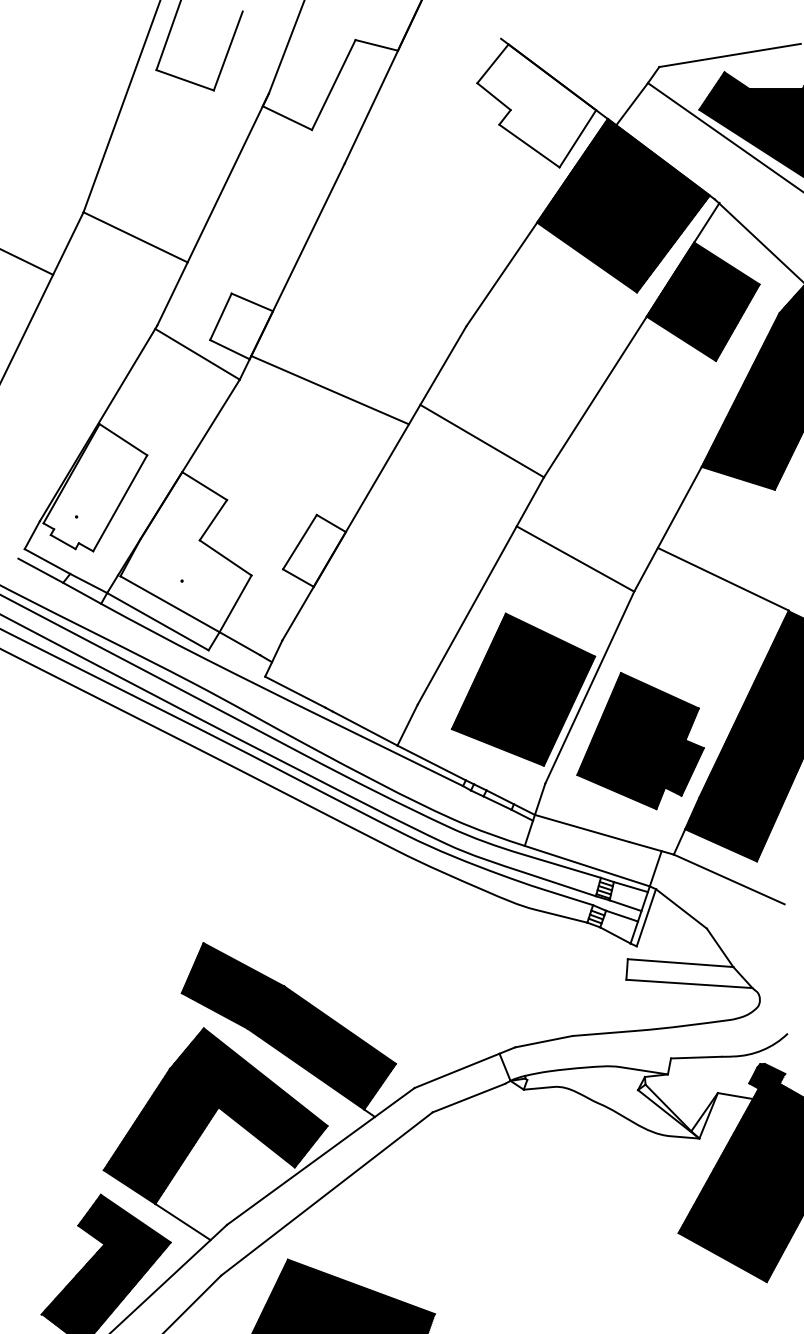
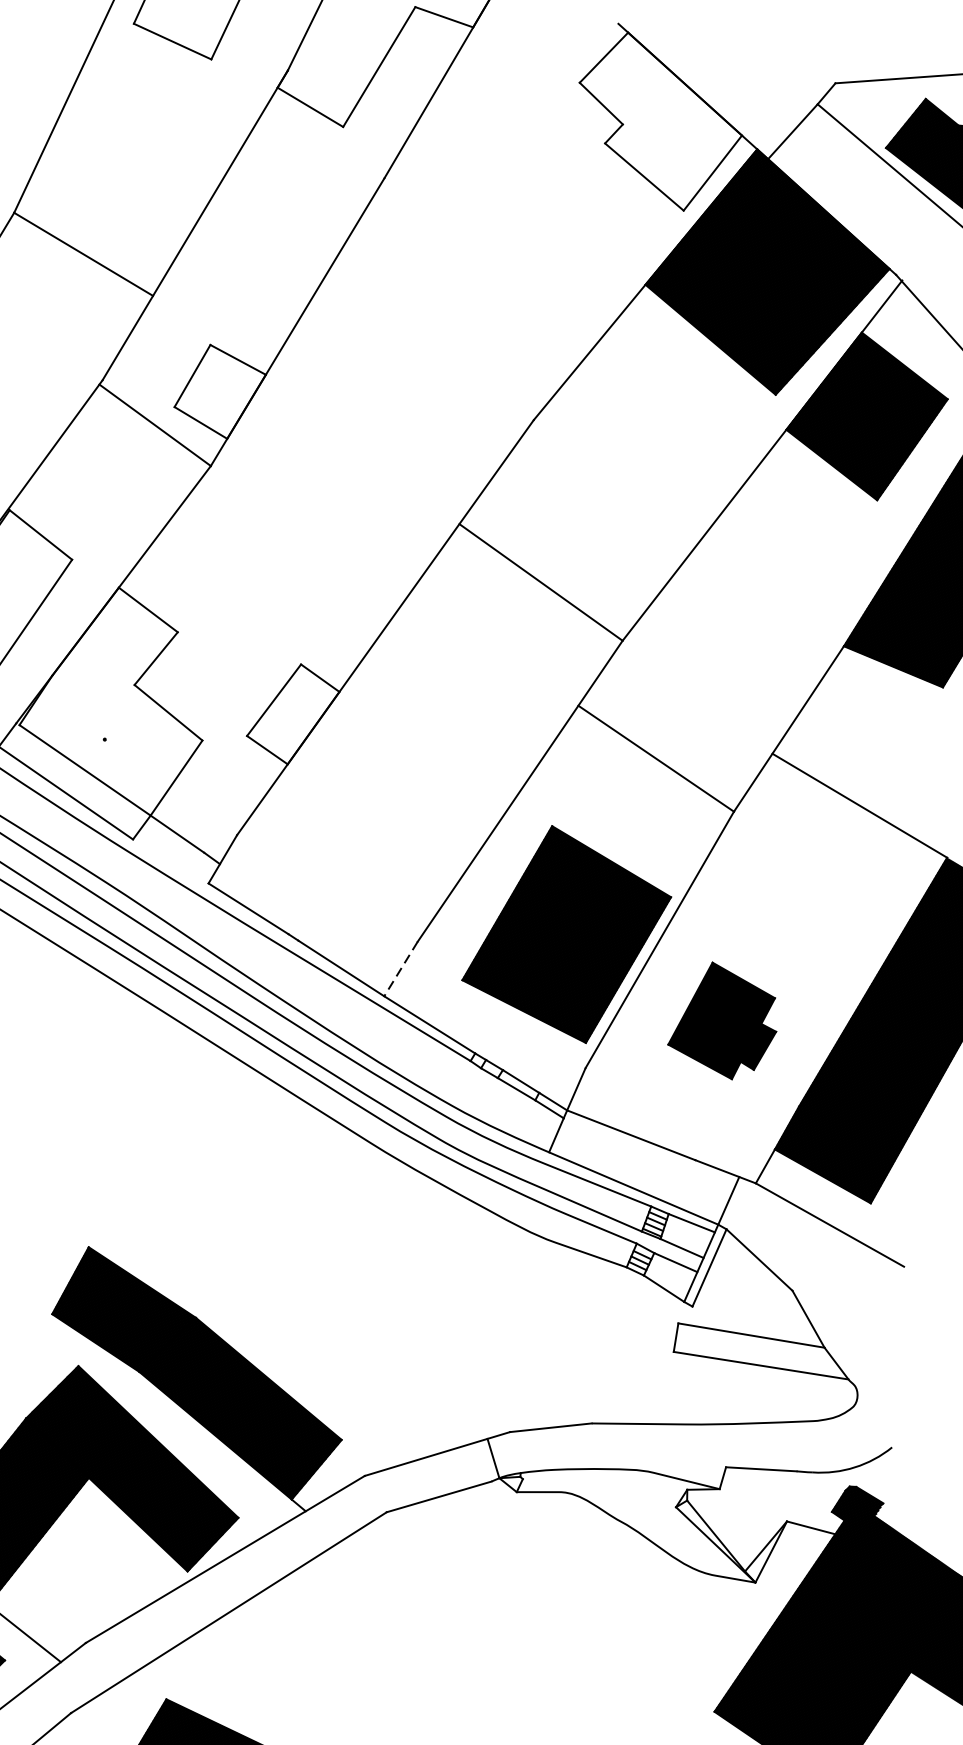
line: (329, 390) -> (334, 492), removed
line: (407, 725) -> (400, 969), solid -> dashed
part: (640, 741) -> (723, 1021), size x0.6

